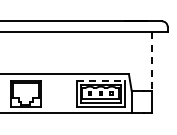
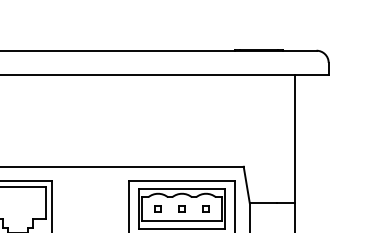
line: (152, 62) -> (295, 140), dashed -> solid
line: (101, 80) -> (183, 180), dashed -> solid

